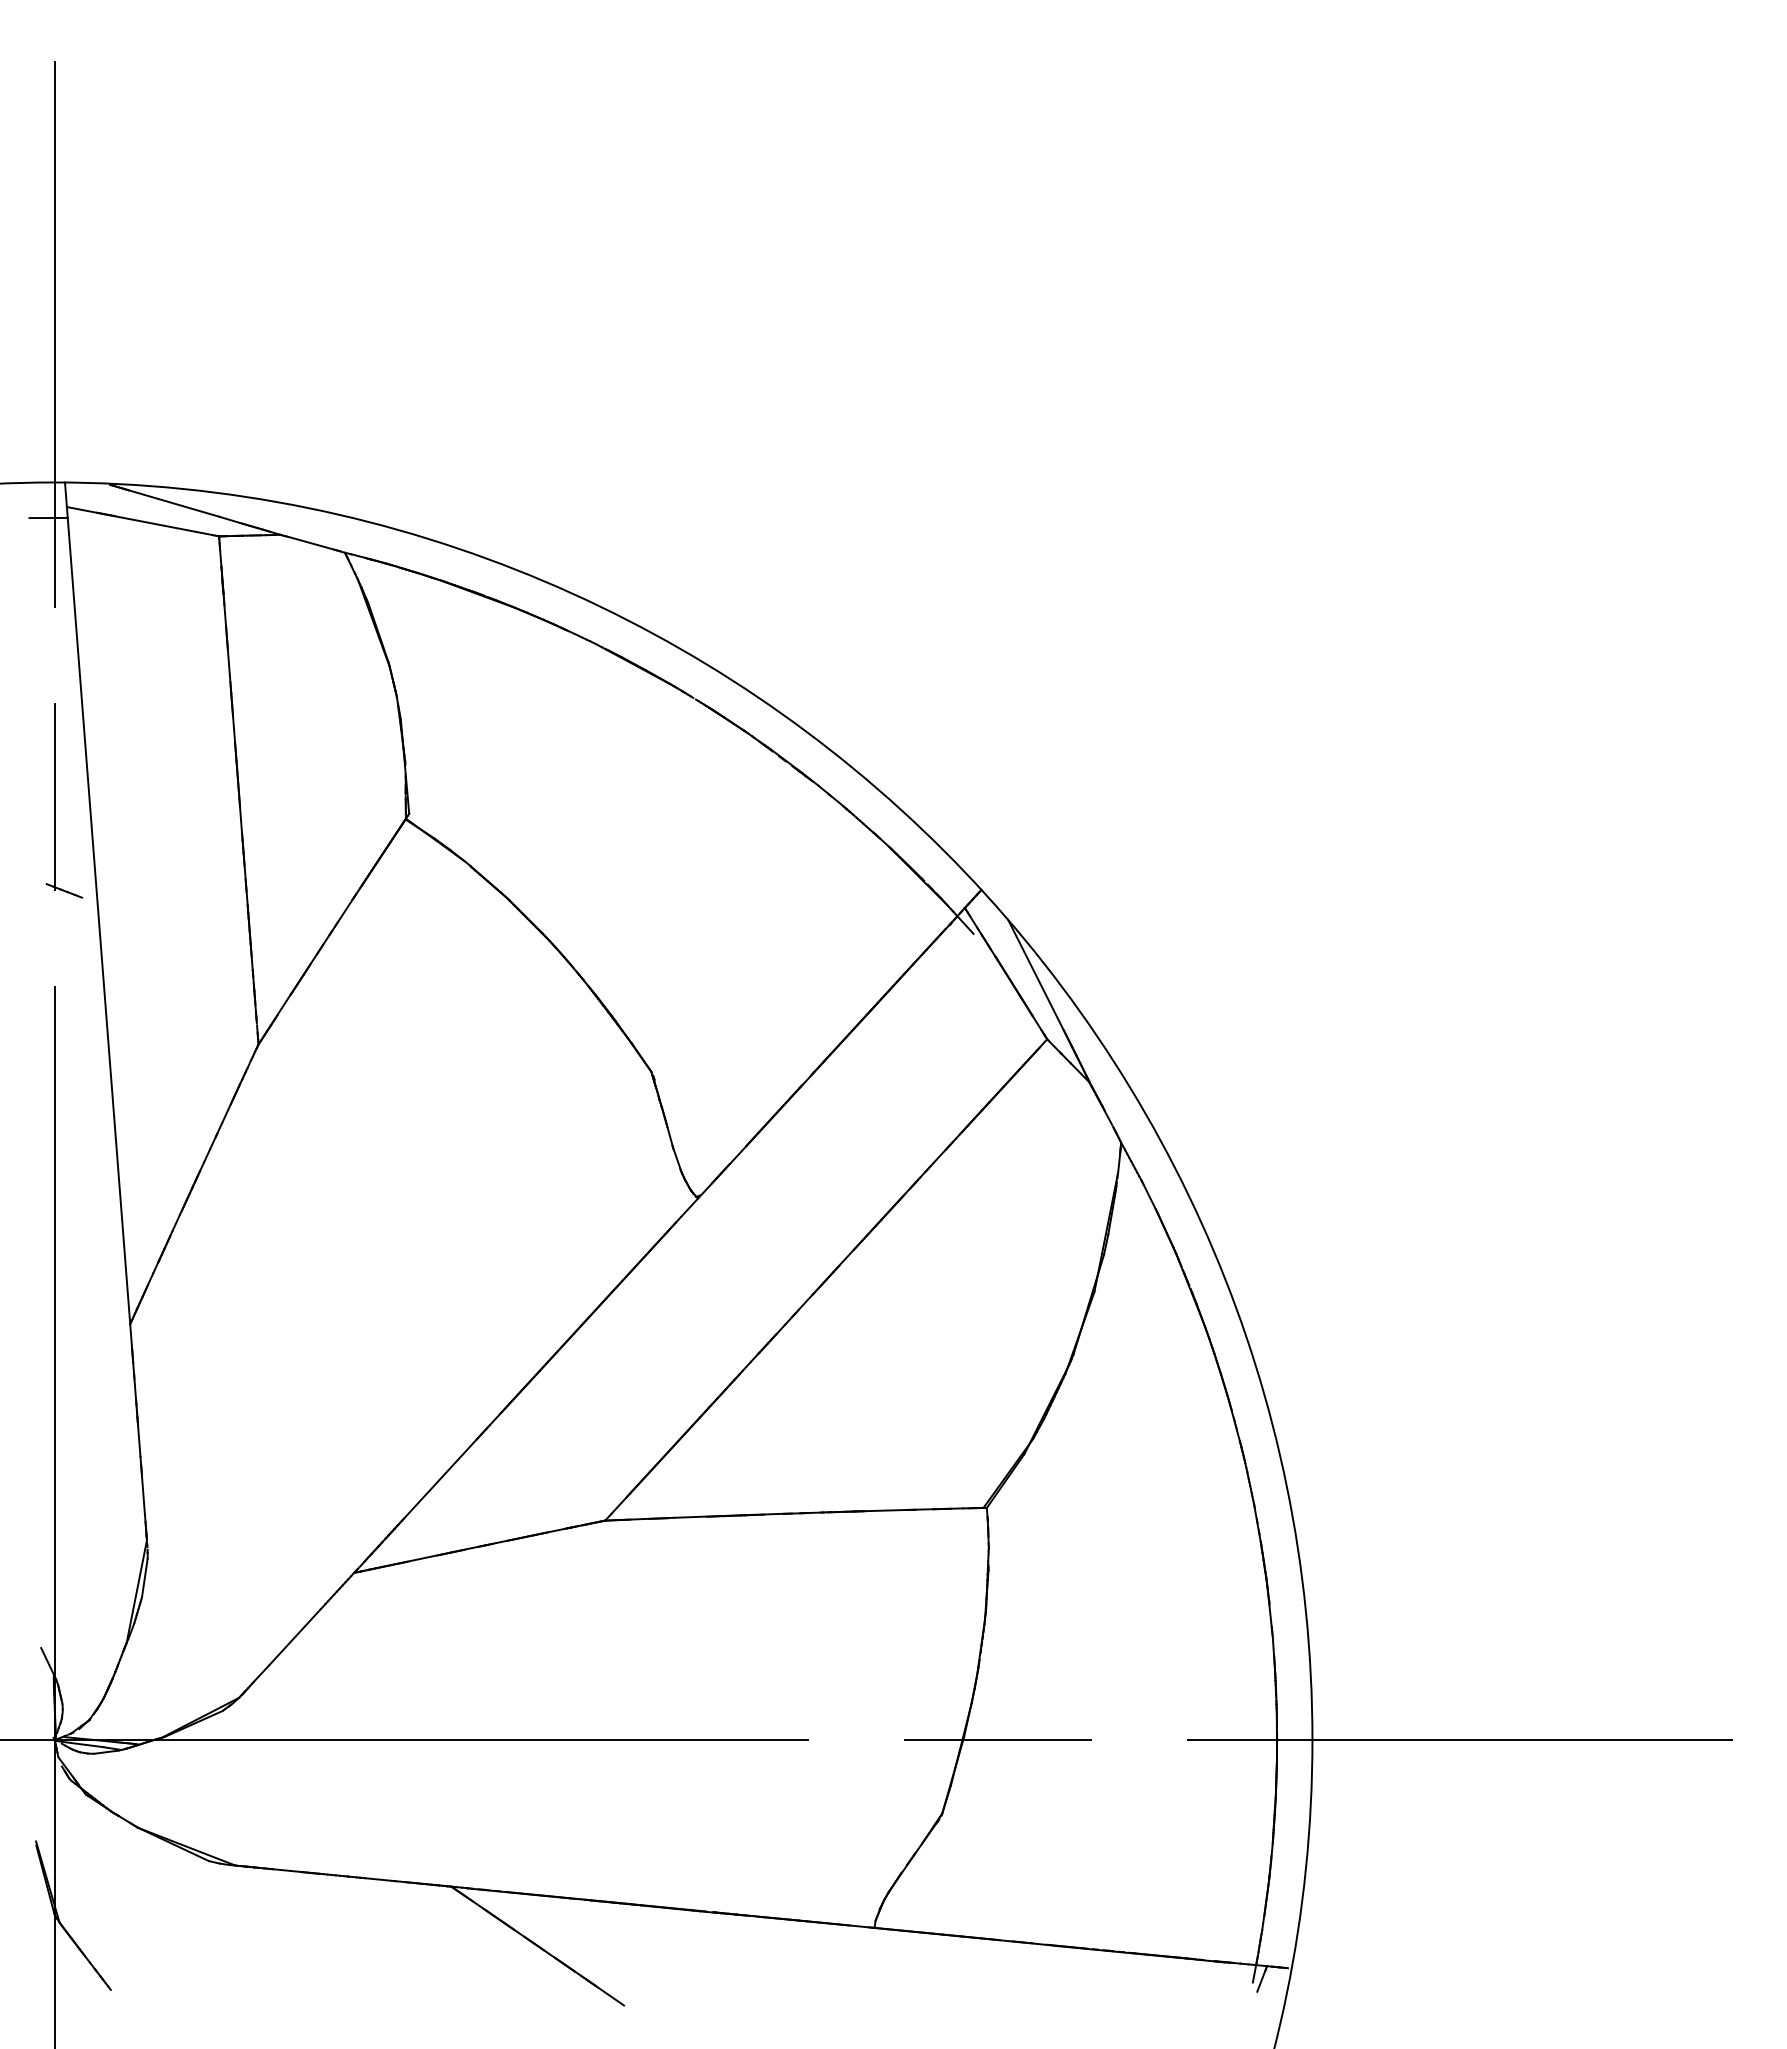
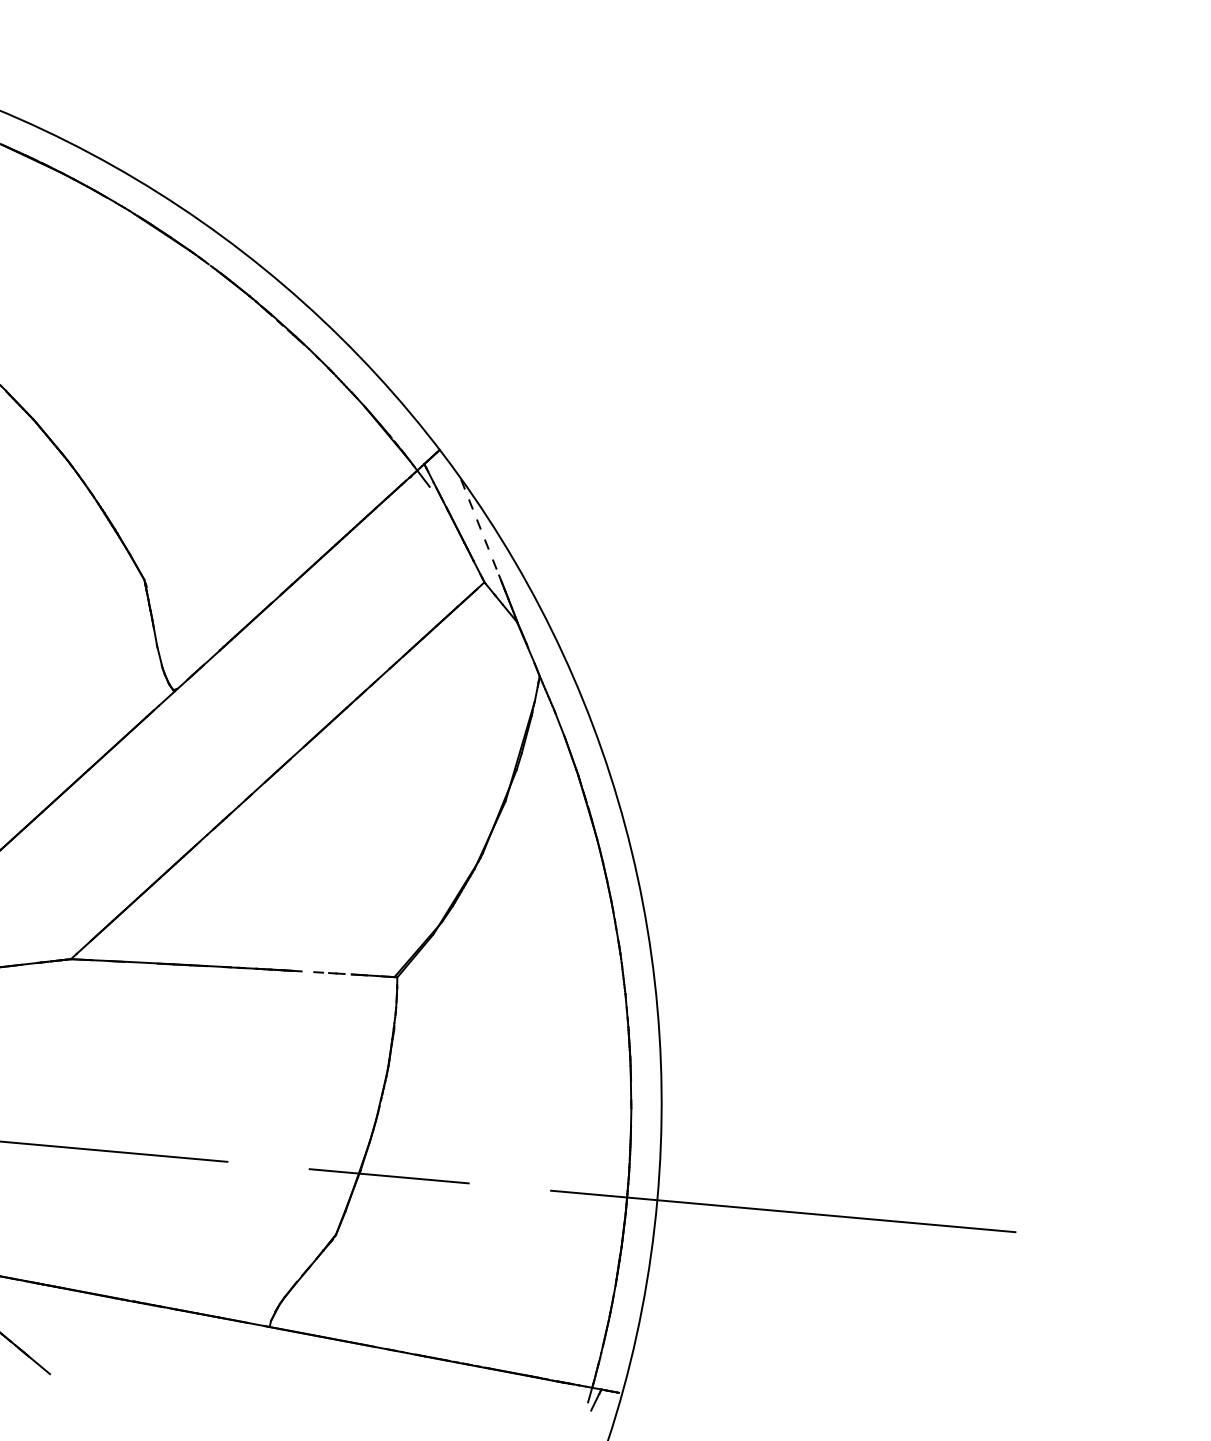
line: (1039, 982) -> (482, 533), solid -> dashed
line: (899, 1510) -> (322, 972), solid -> dashed

